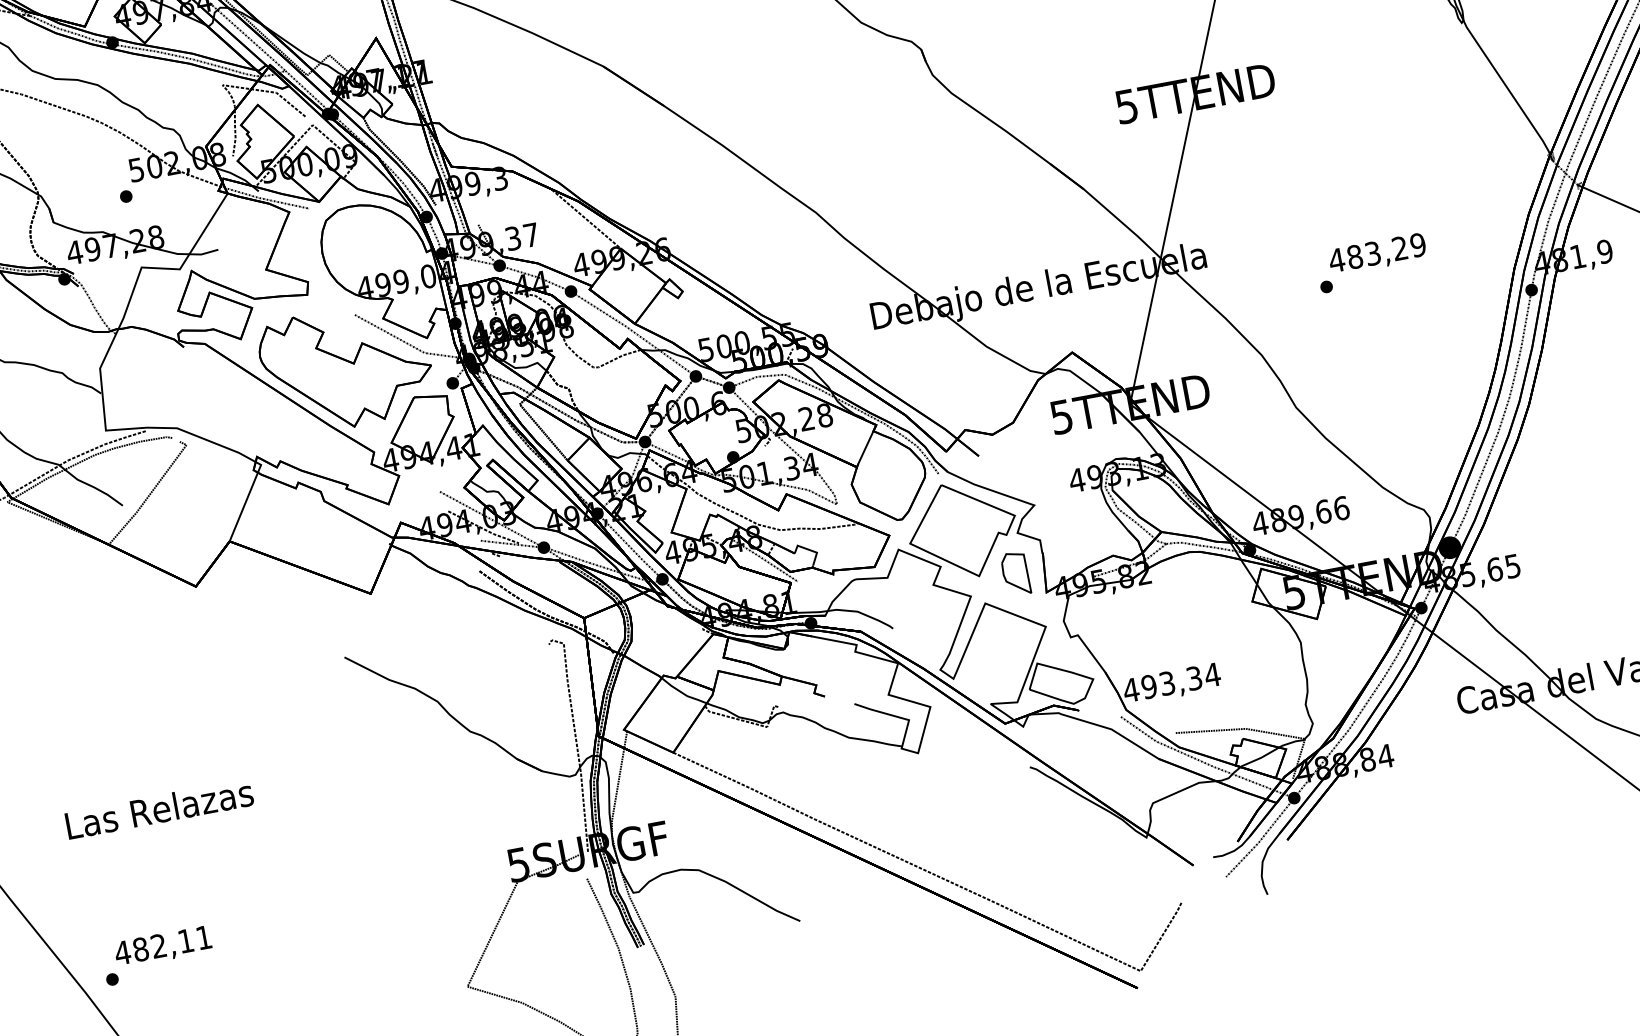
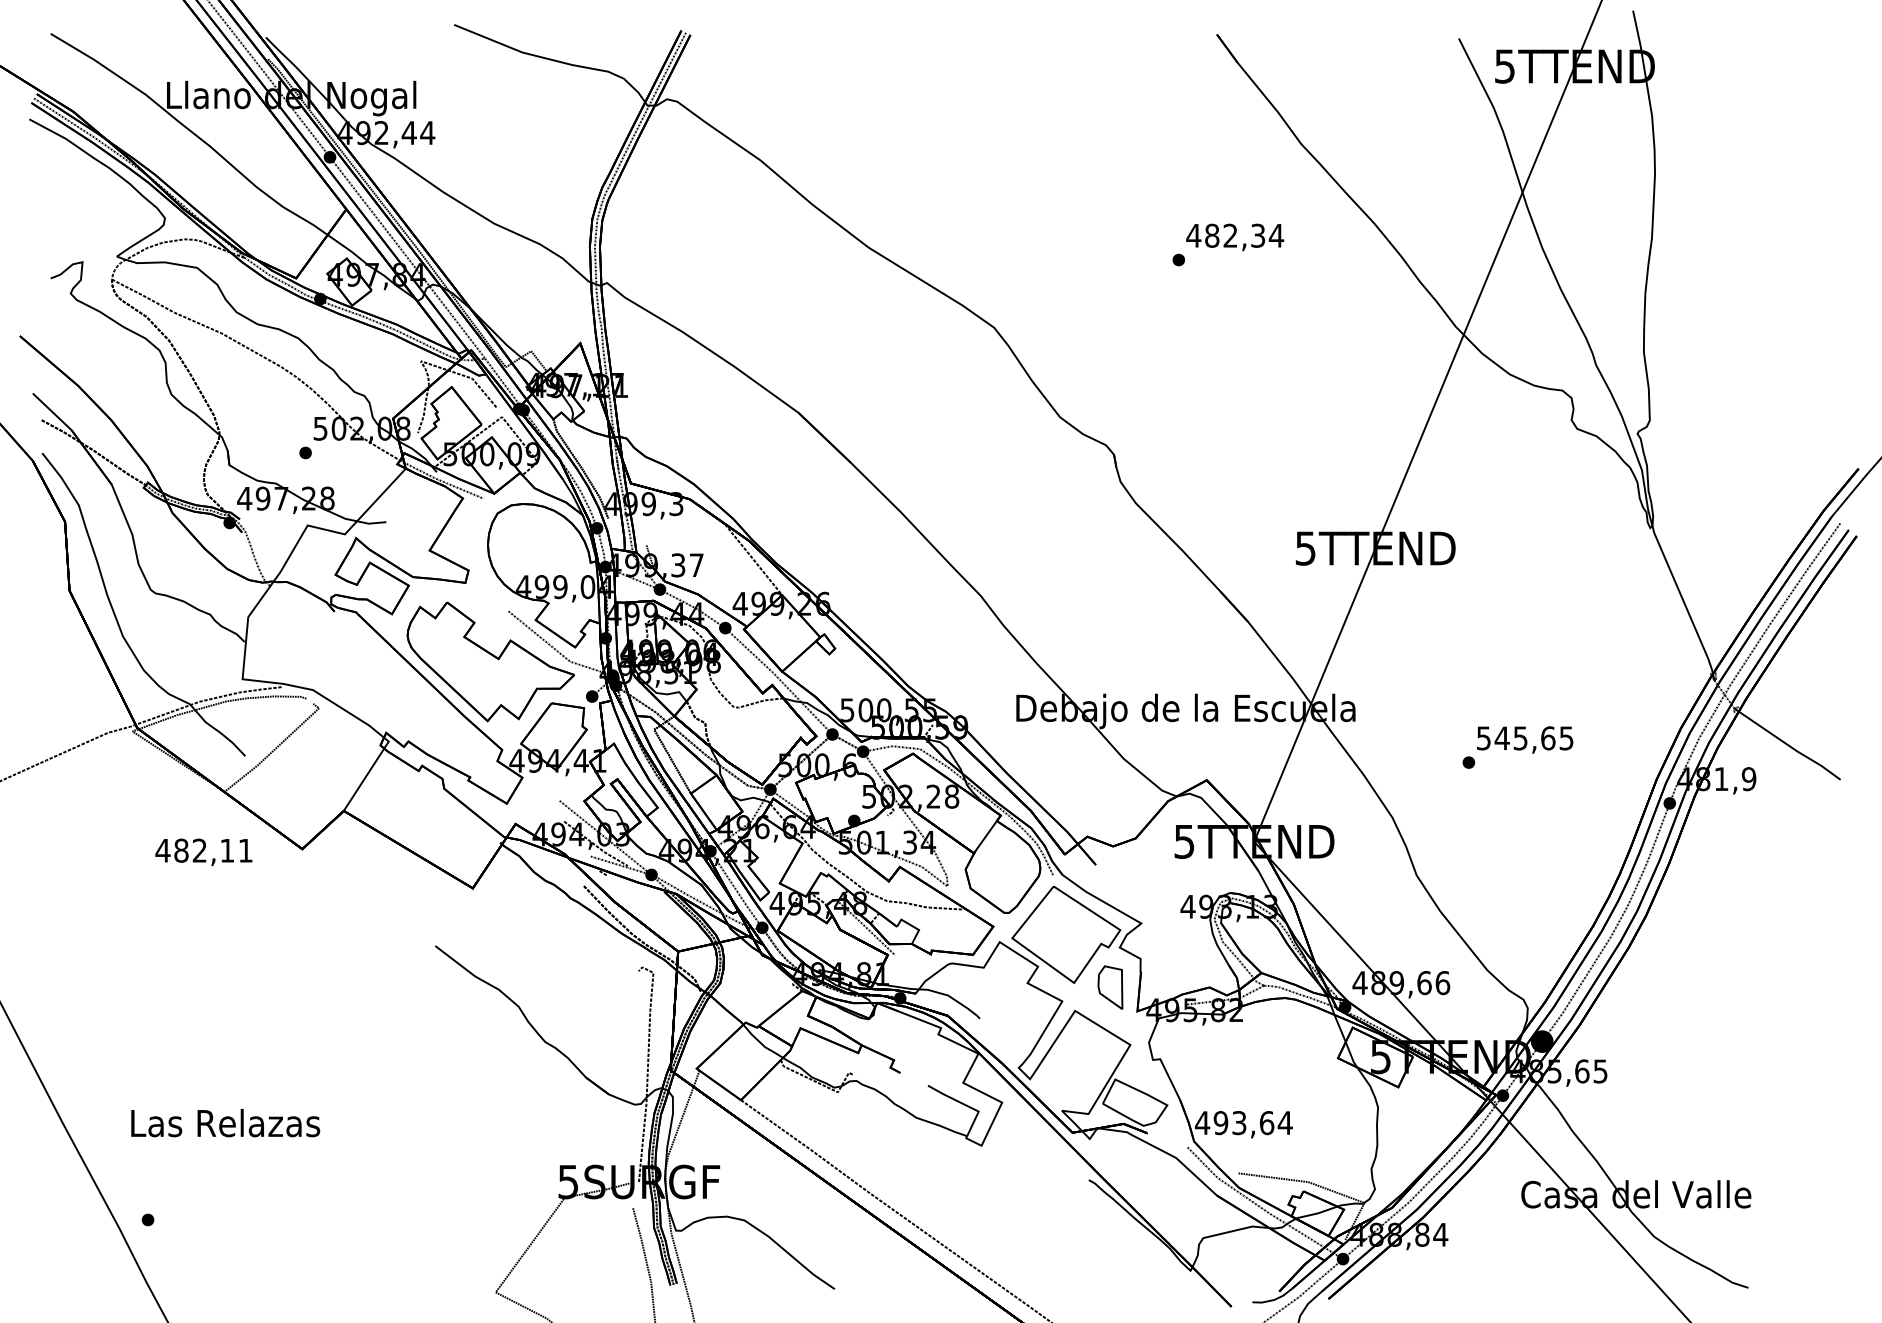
text: (1376, 253) -> (1524, 738), 483,29 -> 545,65
text: (1194, 678) -> (1266, 1123), 493,34 -> 493,64
text: (159, 809) -> (225, 1123), moved
text: (162, 947) -> (203, 852), moved

